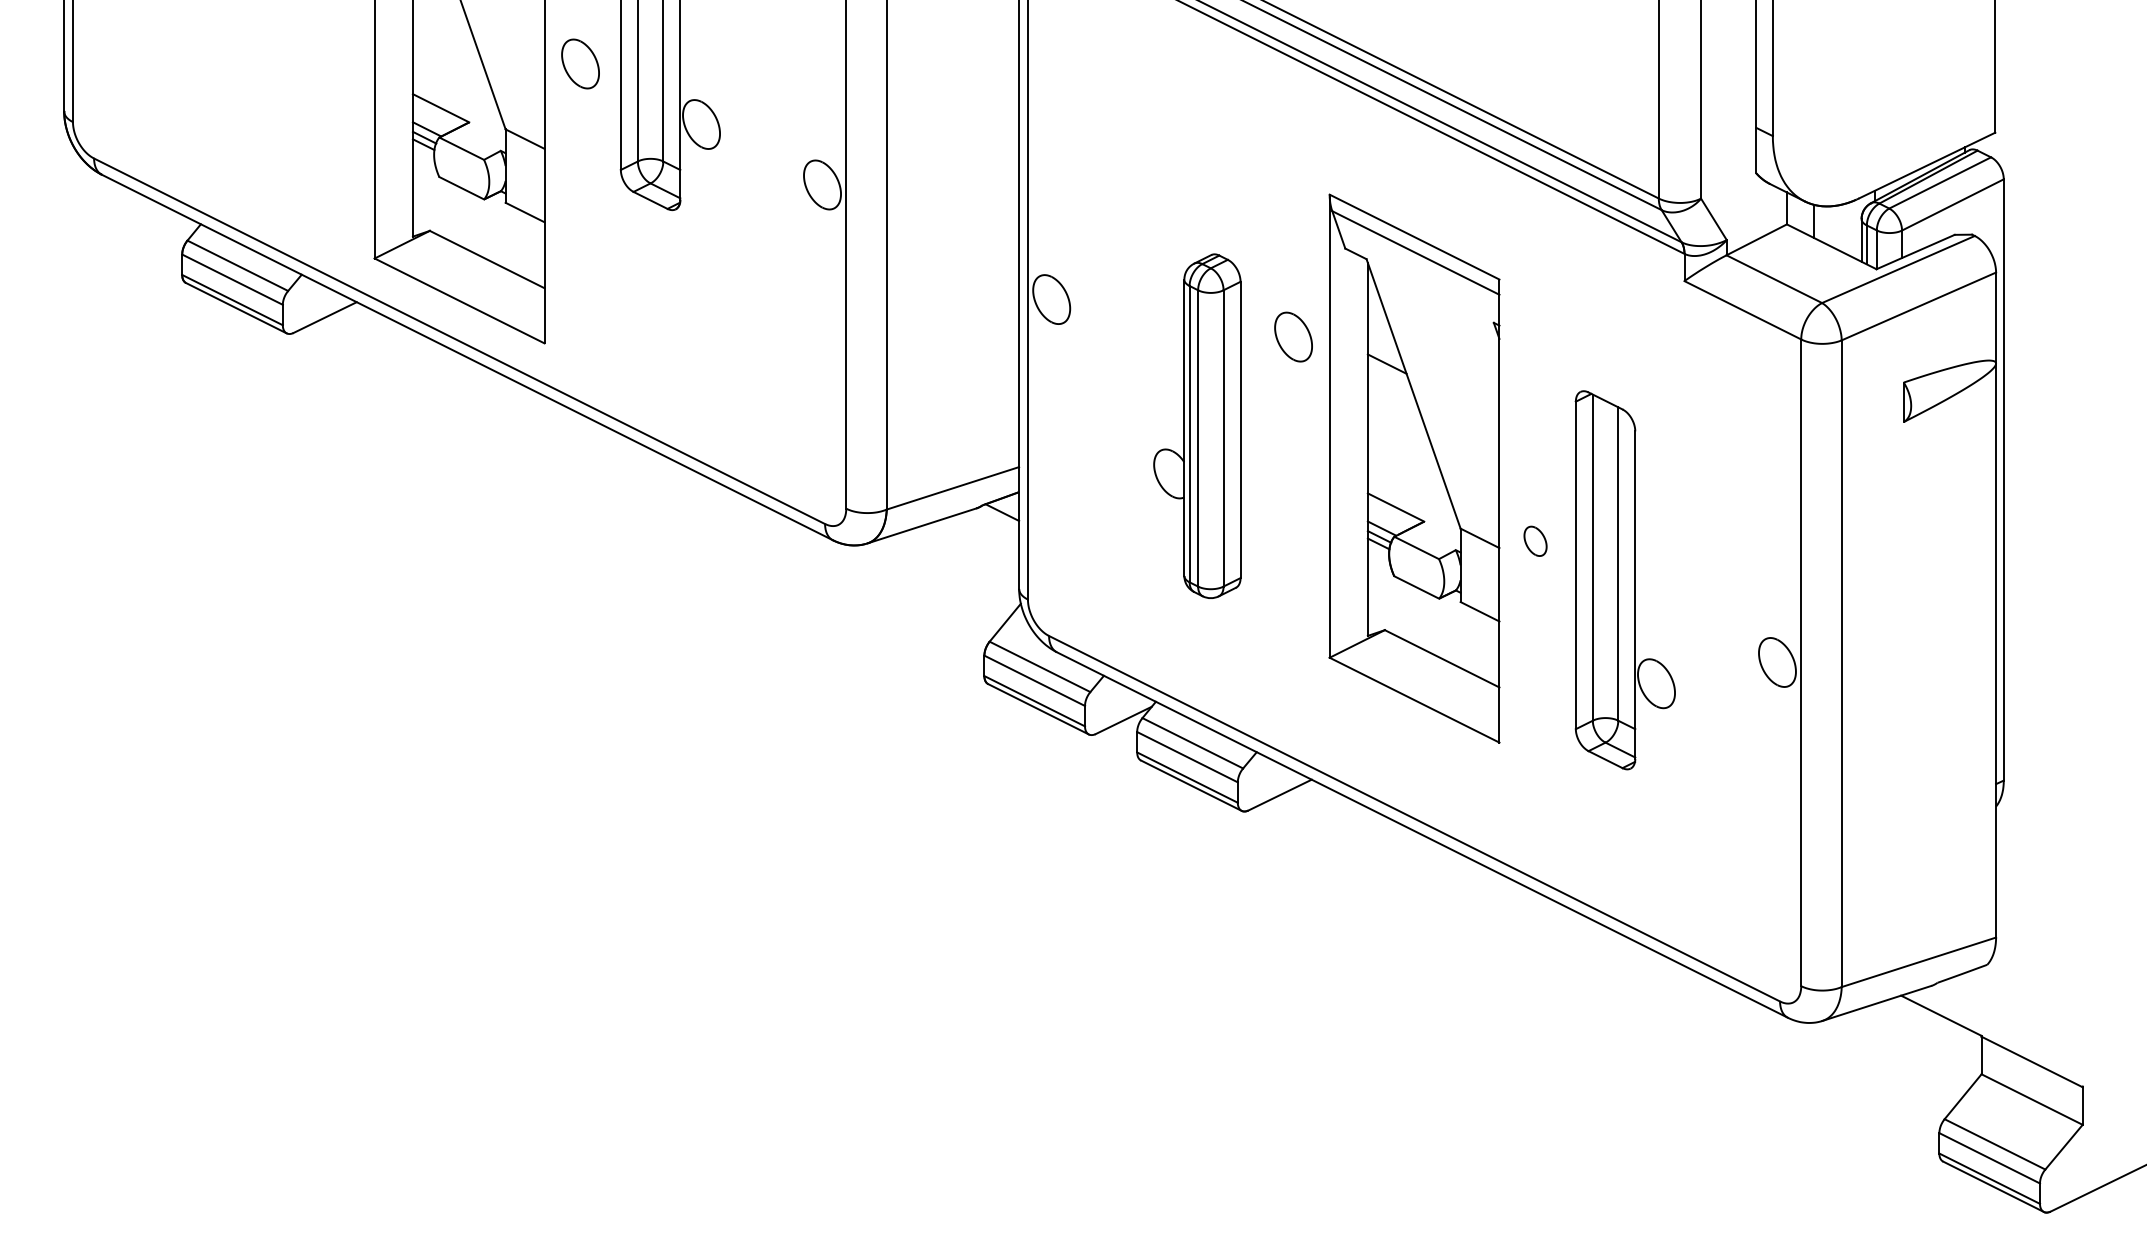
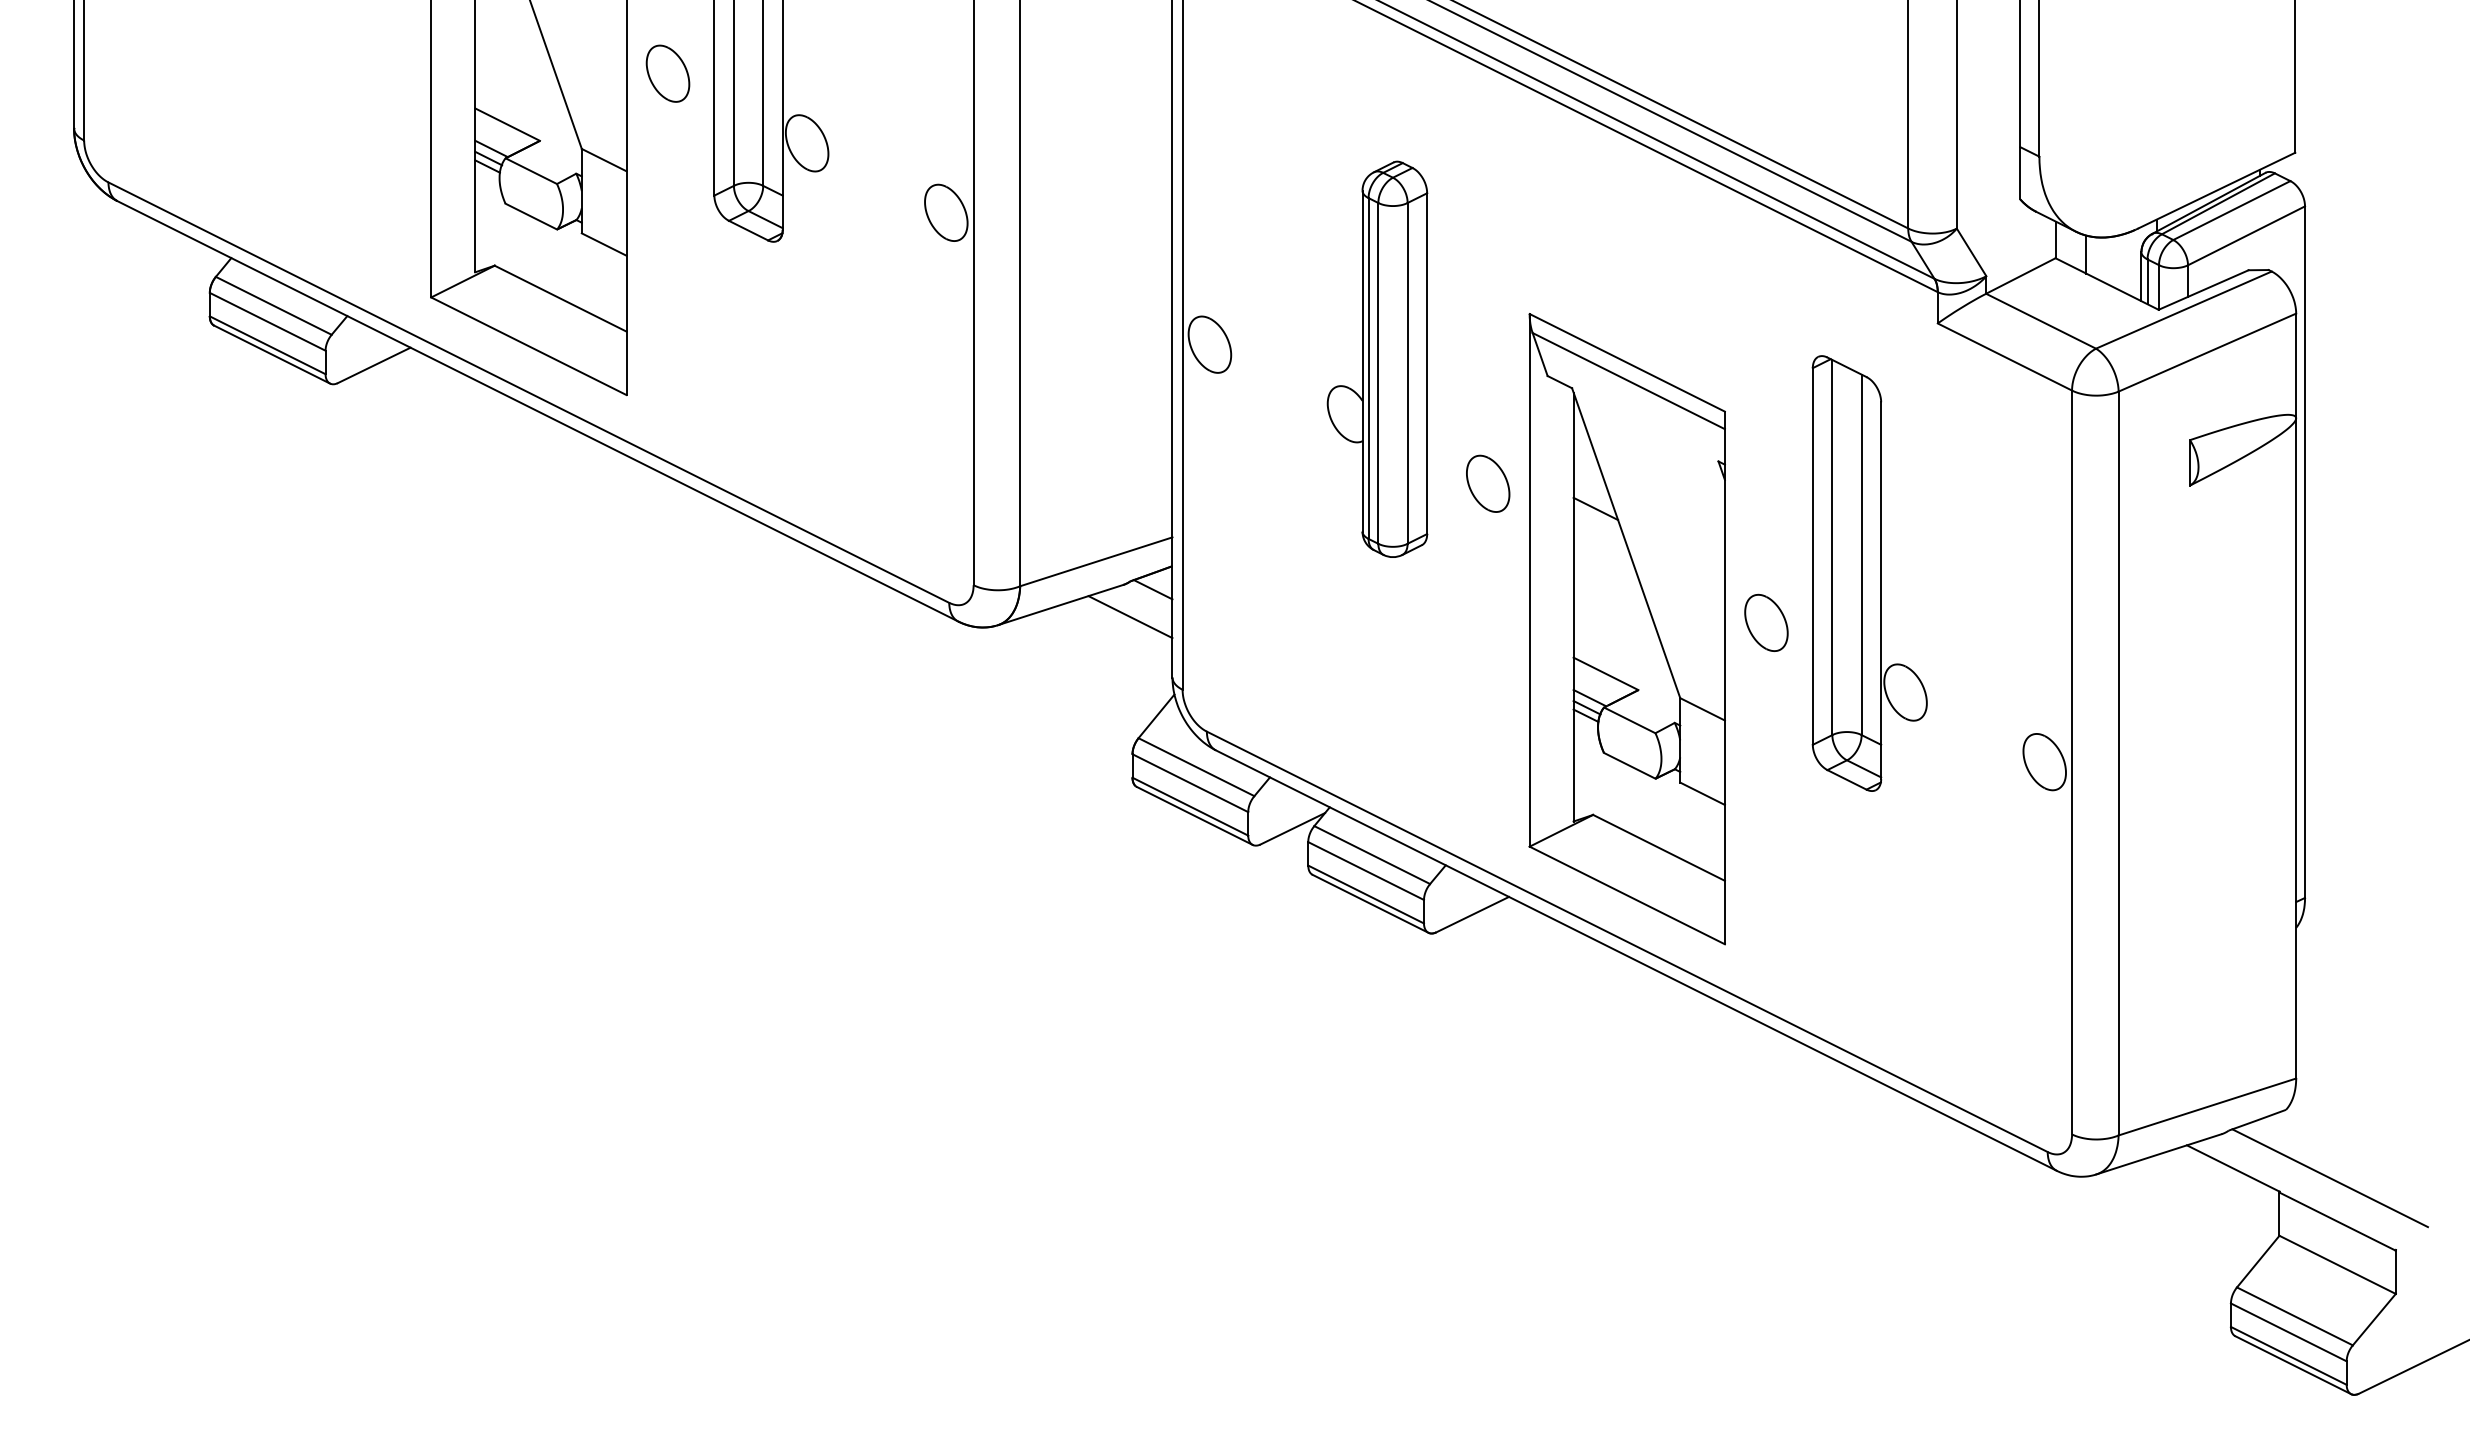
part: (1293, 336) -> (1488, 483), moved
part: (1197, 425) -> (1377, 358), moved
part: (1413, 468) -> (1626, 629), moved
line: (982, 536) -> (1130, 617), added
part: (1535, 541) -> (1766, 622), size x1.67
part: (1625, 580) -> (1869, 573), moved
line: (2025, 1024) -> (2329, 1178), added

